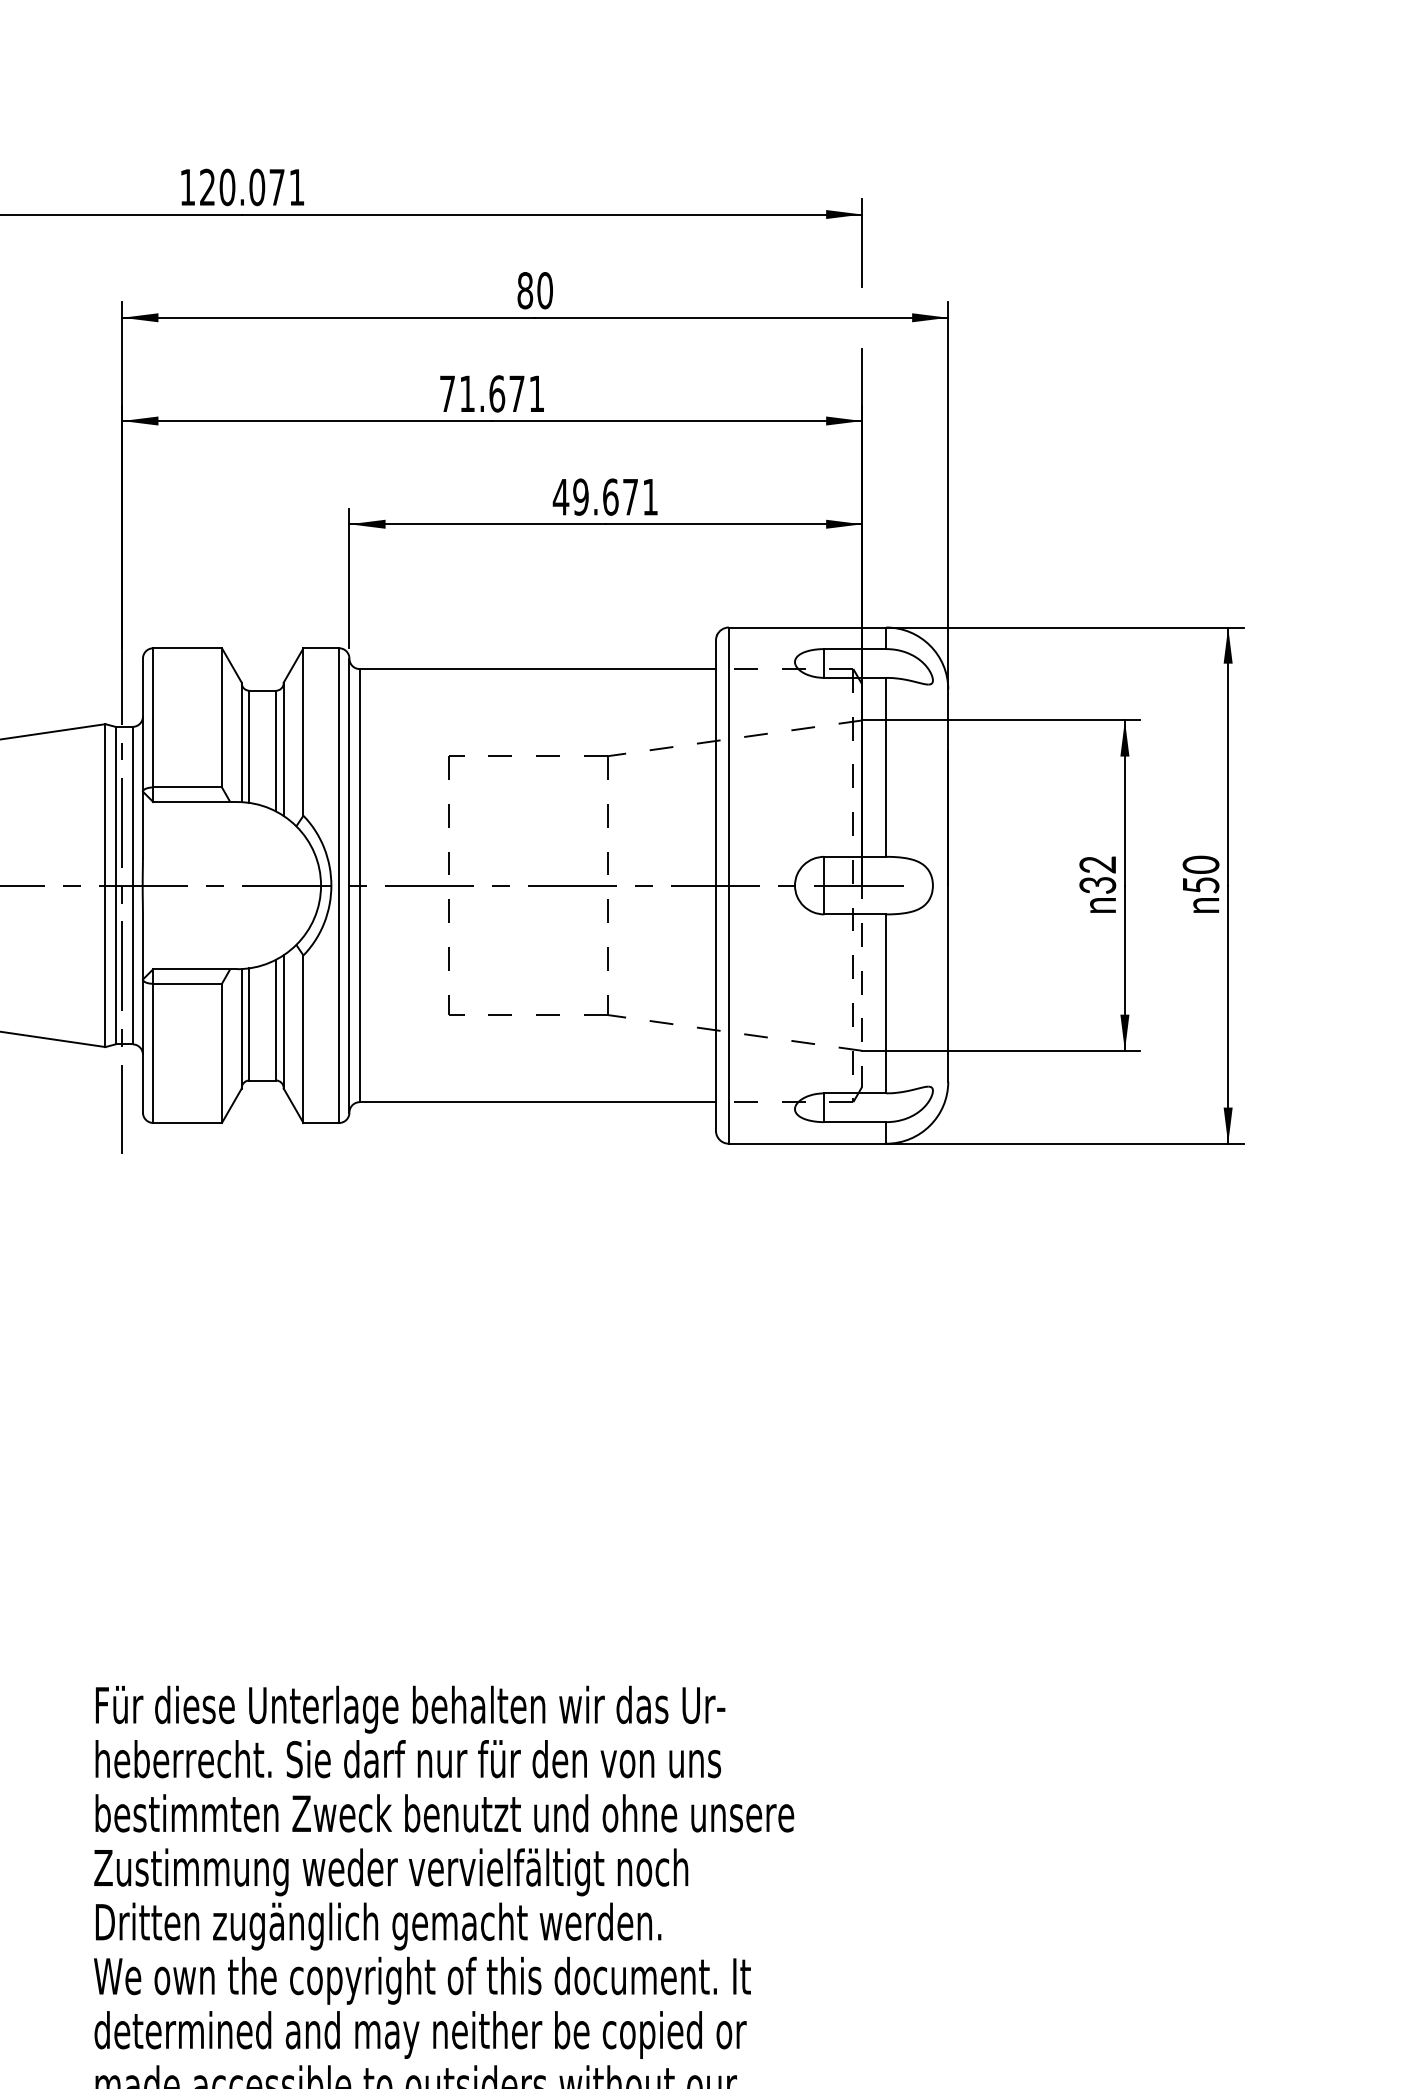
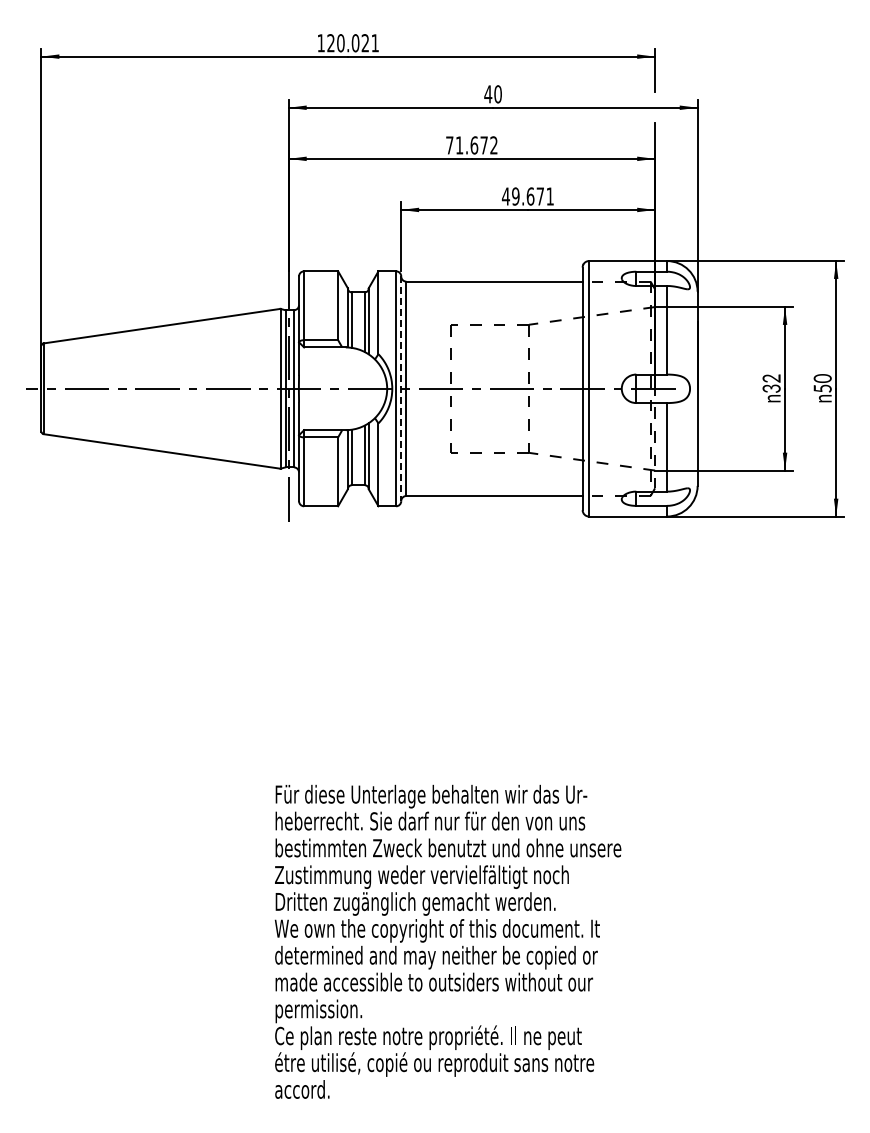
text: (275, 187) -> (364, 43), 120.071 -> 120.021
text: (525, 290) -> (488, 94), 80 -> 40
text: (535, 394) -> (493, 145), 71.671 -> 71.672
line: (349, 887) -> (401, 389), solid -> dashed

